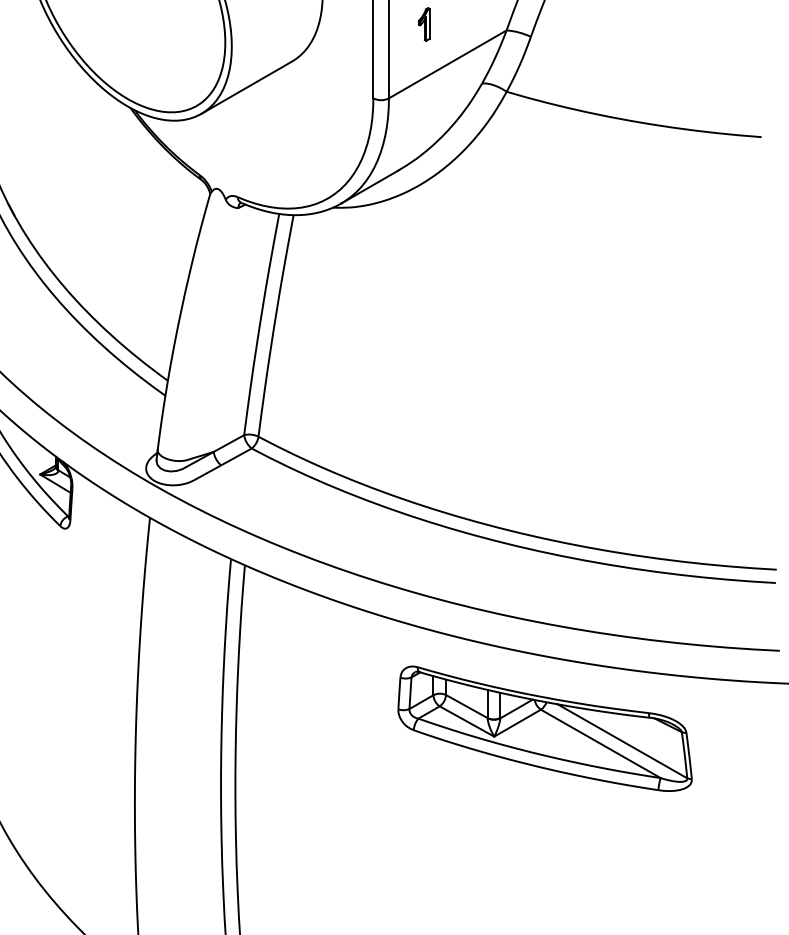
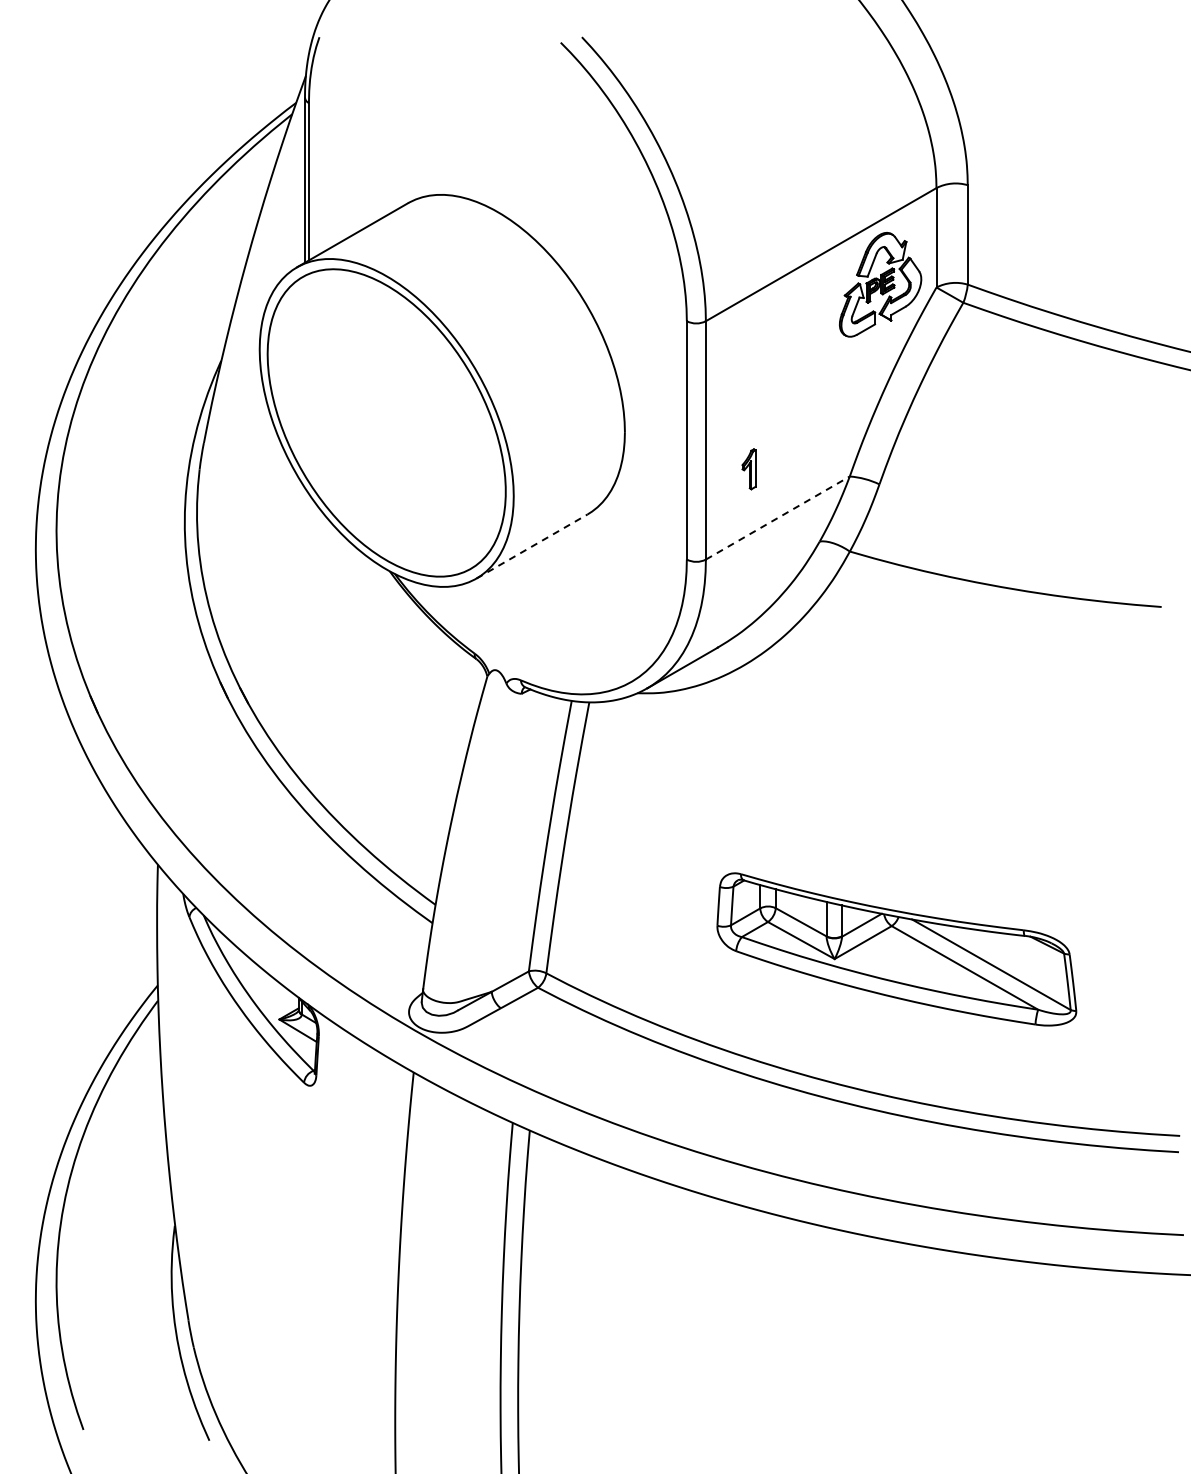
line: (448, 63) -> (778, 517), solid -> dashed
line: (247, 87) -> (532, 546), solid -> dashed
part: (544, 728) -> (896, 949), moved

